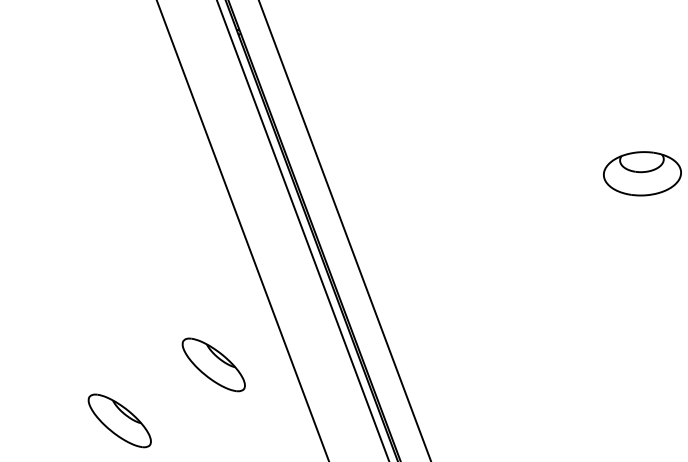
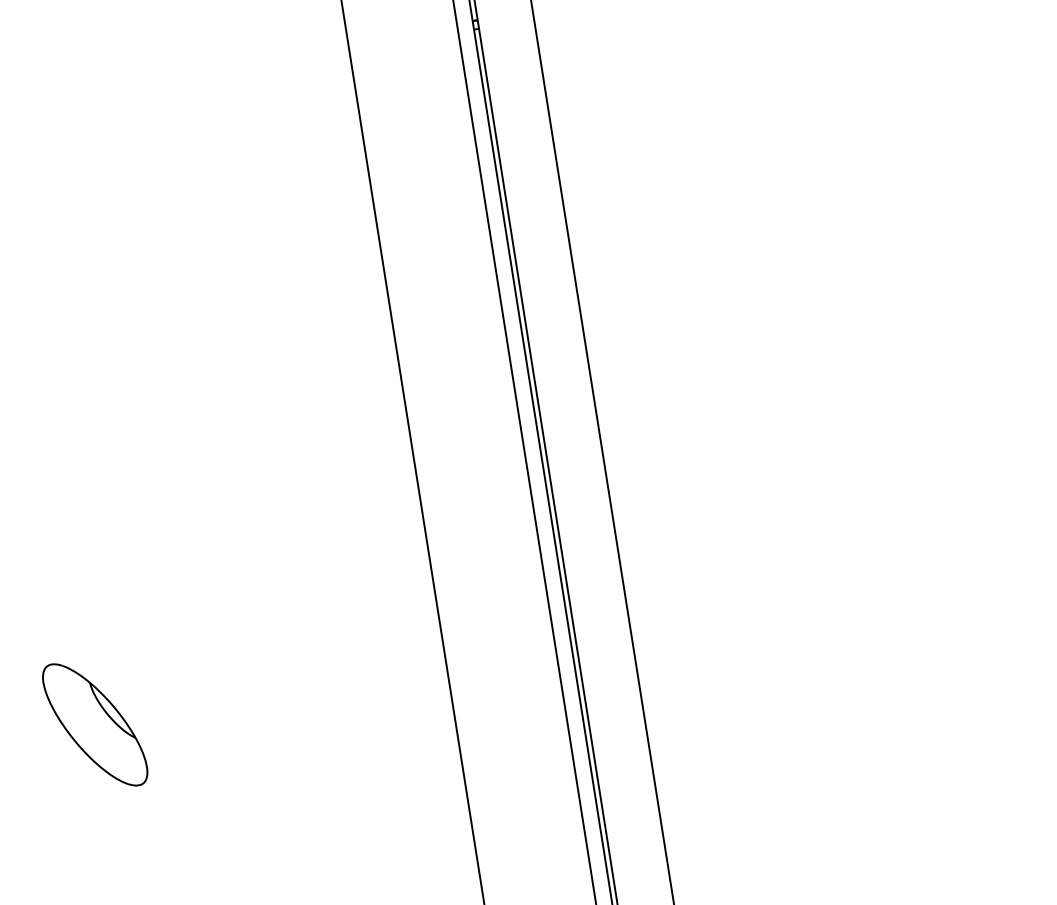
part: (213, 364) -> (297, 653), removed

